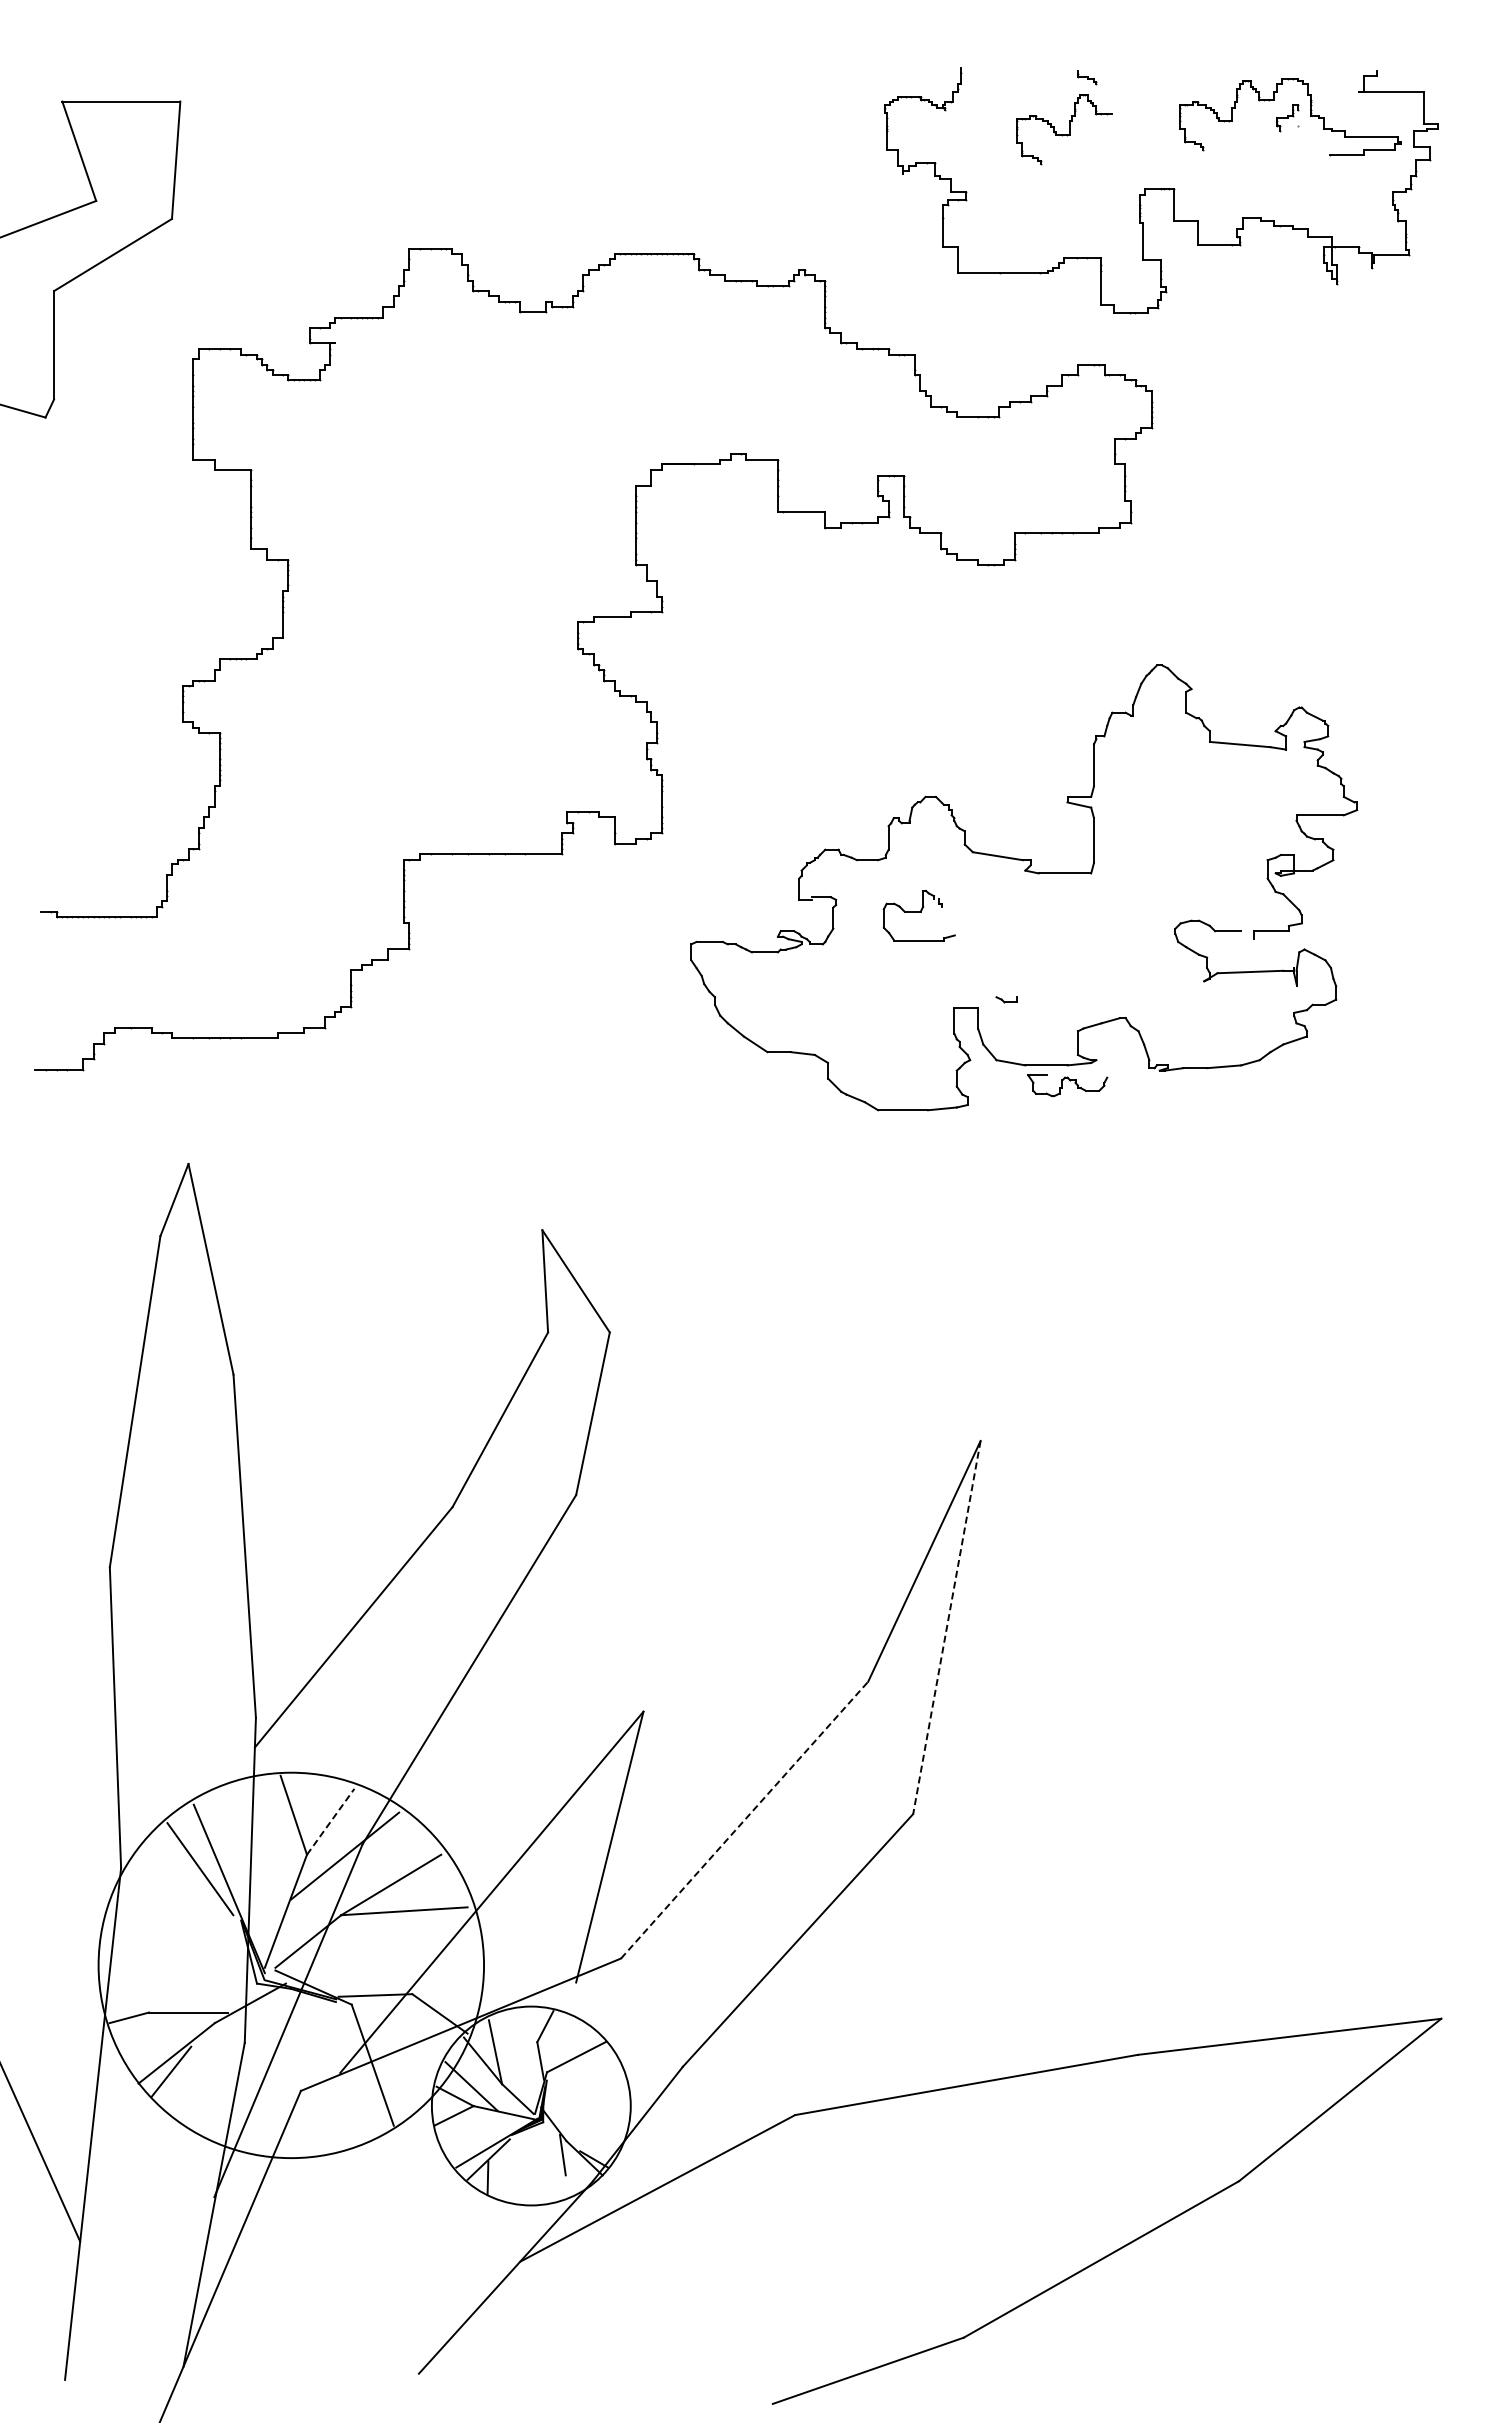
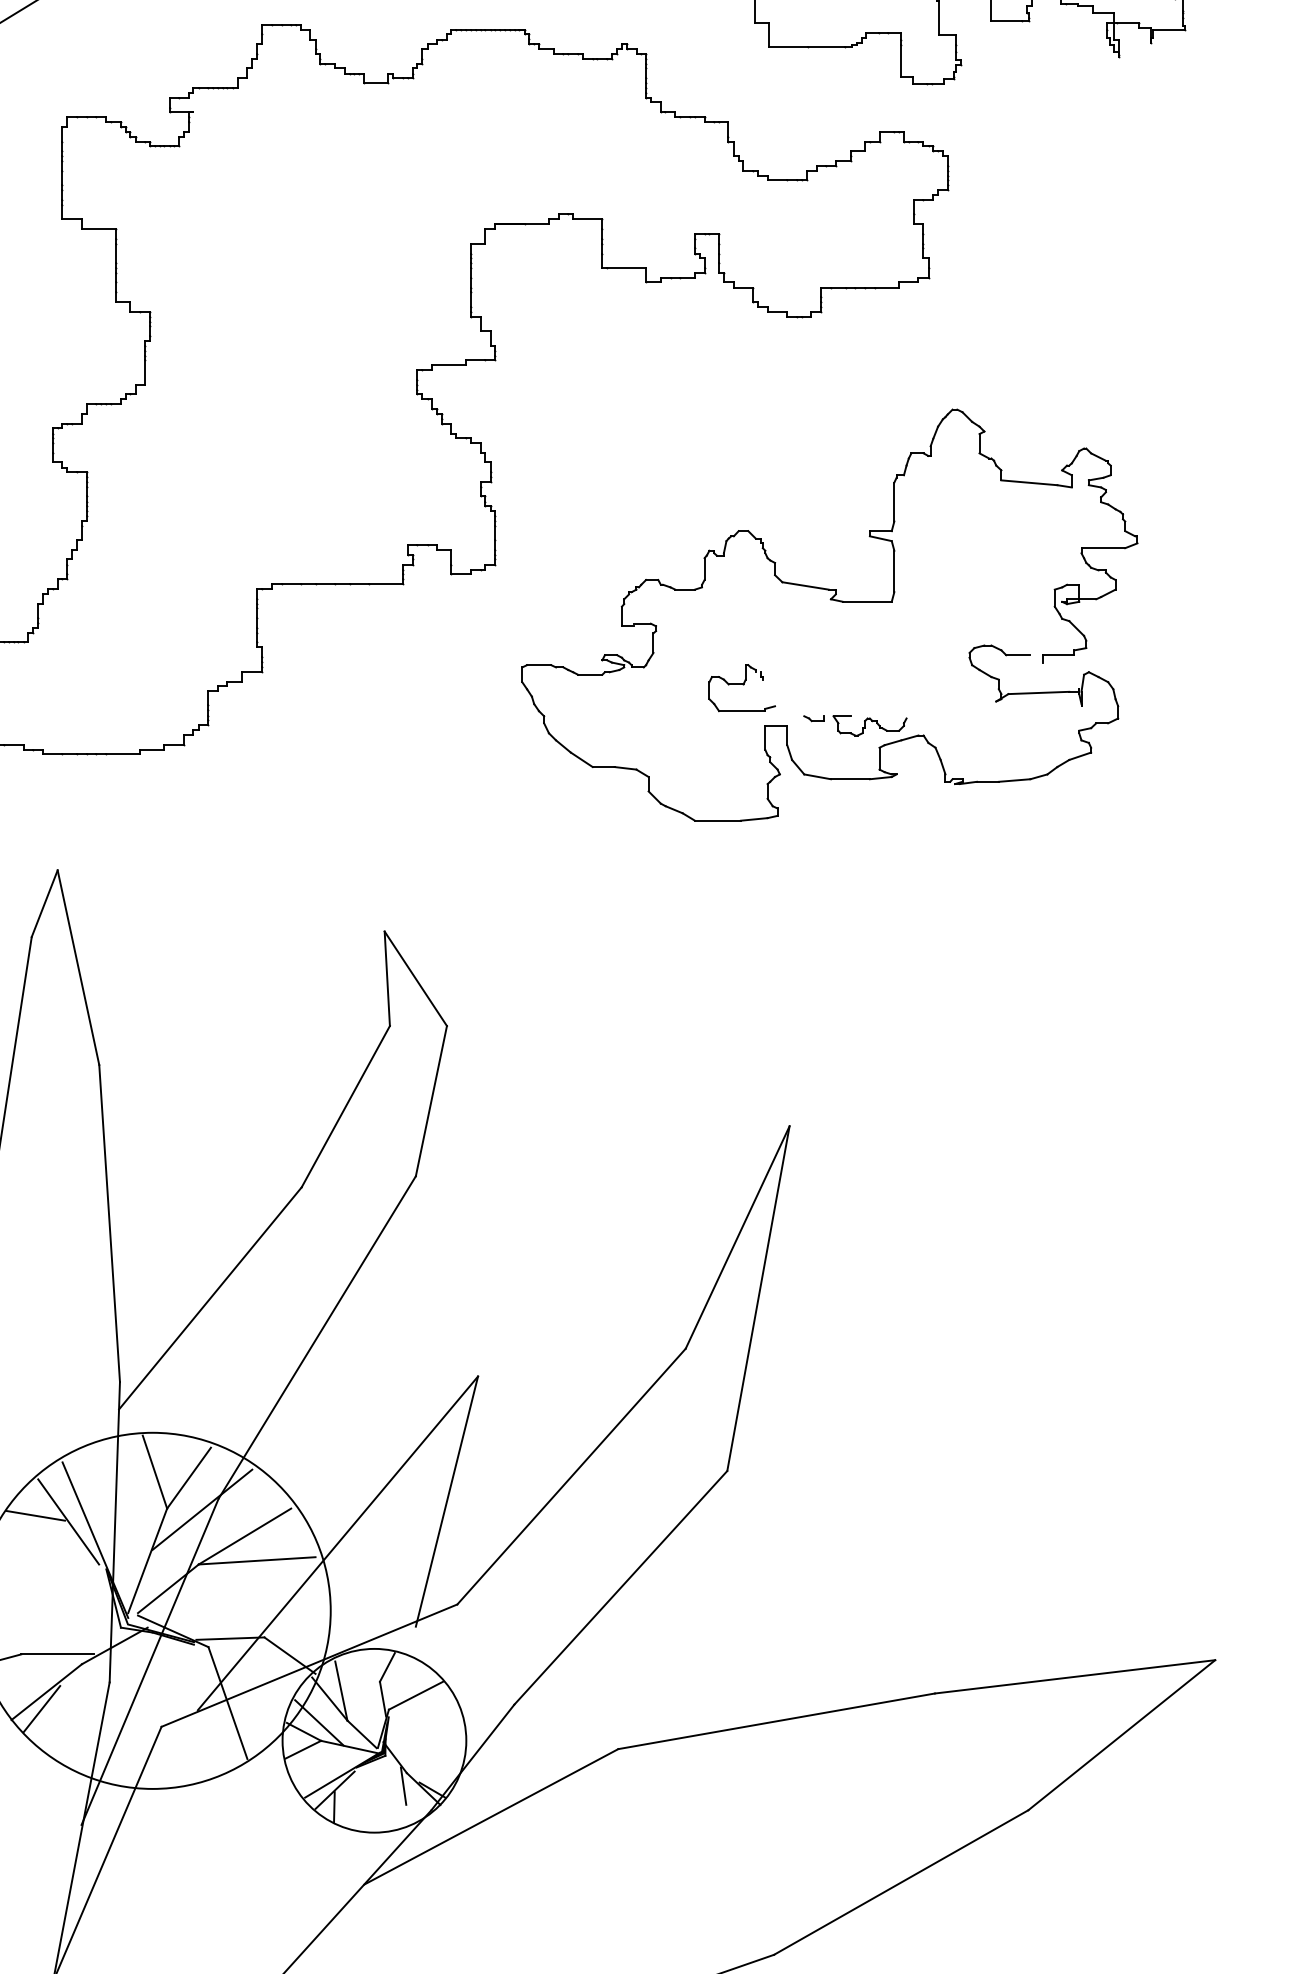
part: (918, 915) -> (741, 687), moved
part: (1067, 1085) -> (869, 725), moved
line: (946, 1627) -> (758, 1298), dashed -> solid
line: (744, 1820) -> (571, 1476), dashed -> solid
line: (330, 1821) -> (188, 1477), dashed -> solid
line: (164, 1862) -> (35, 1515), added

